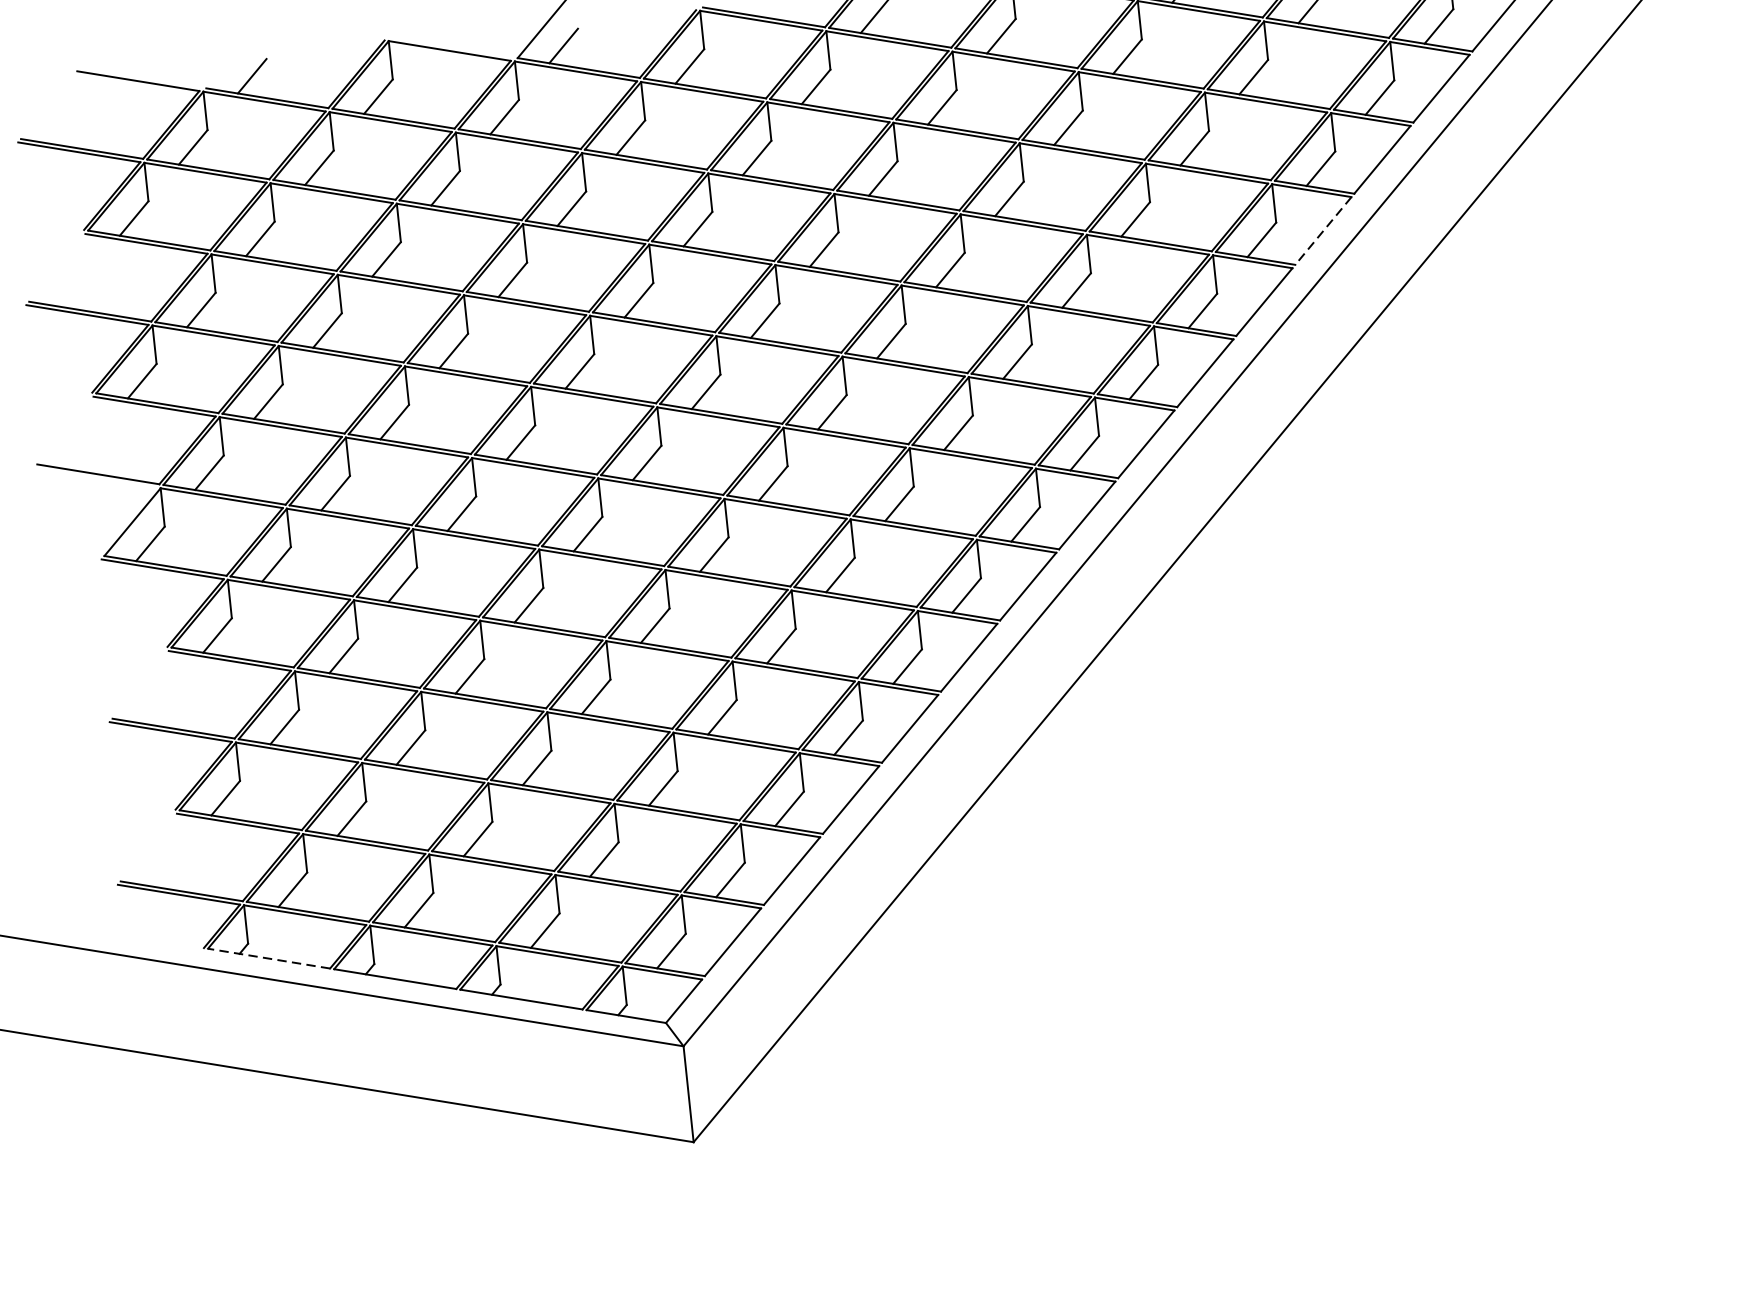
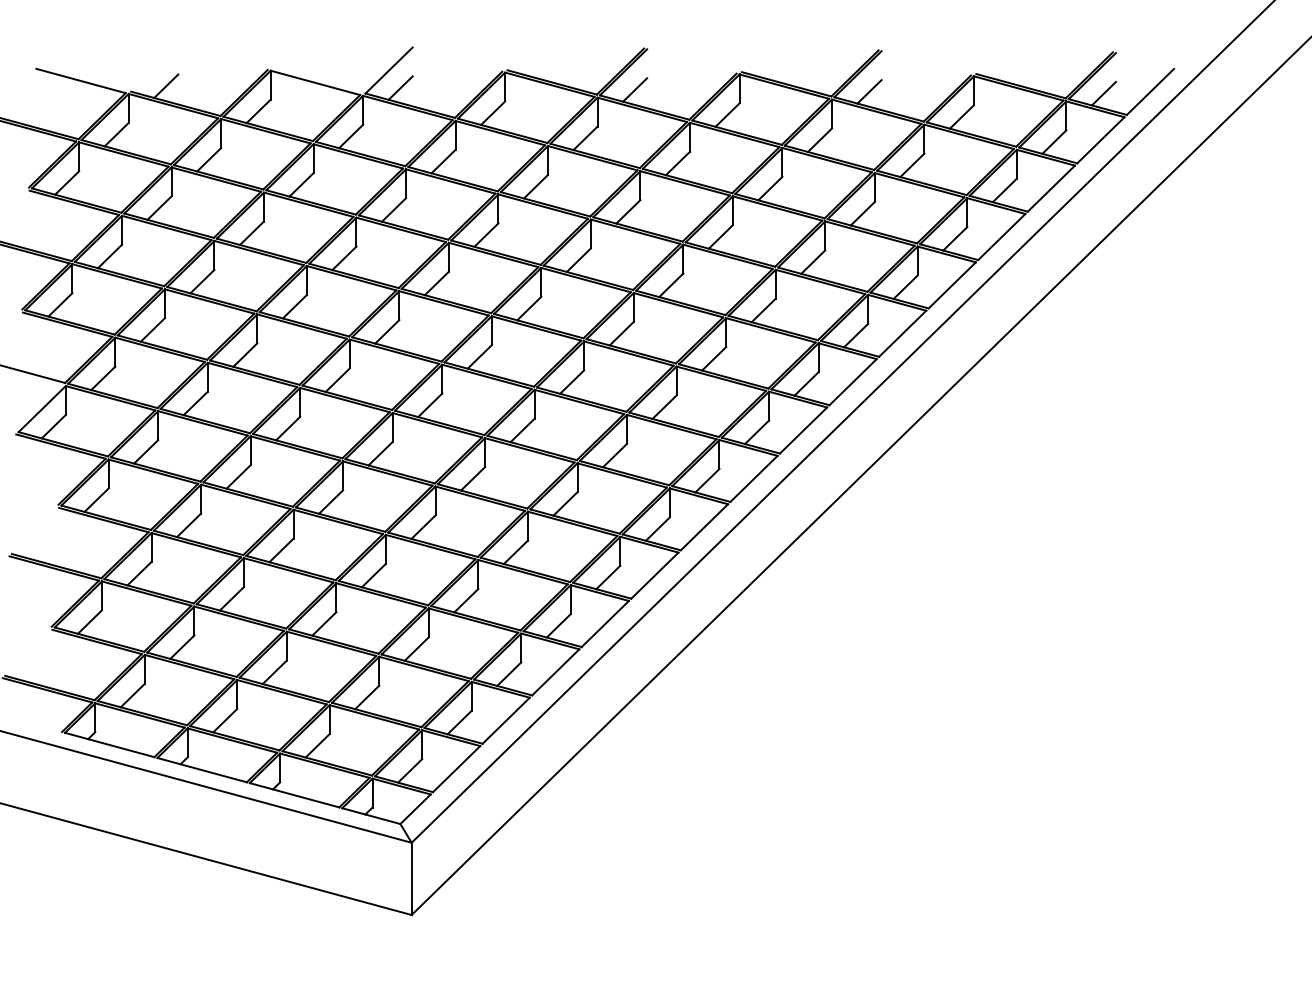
line: (1323, 231) -> (952, 285), dashed -> solid
line: (268, 957) -> (109, 744), dashed -> solid

